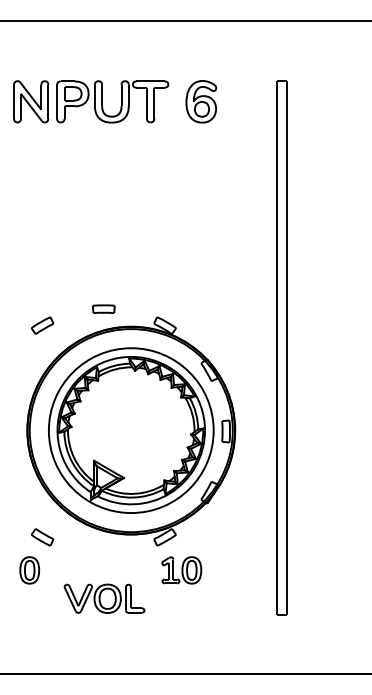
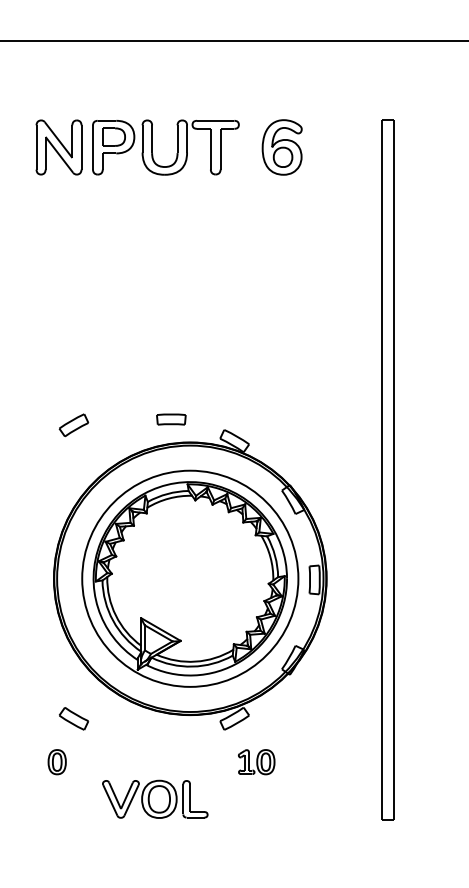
part: (103, 308) -> (170, 418), moved
part: (42, 325) -> (73, 425), moved
part: (29, 570) -> (56, 762), size x0.7
part: (181, 570) -> (256, 762), size x0.7

